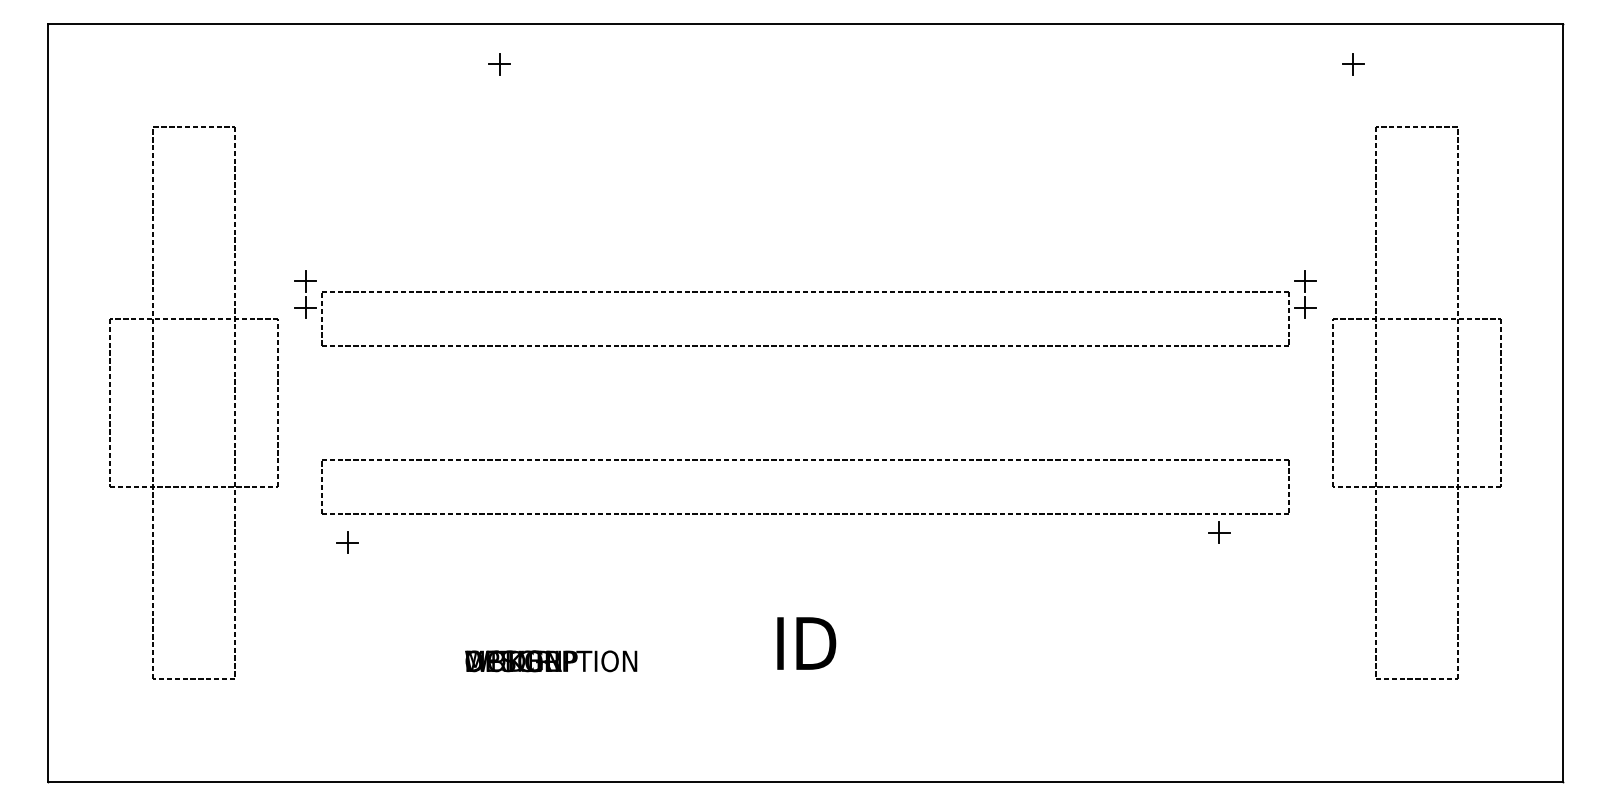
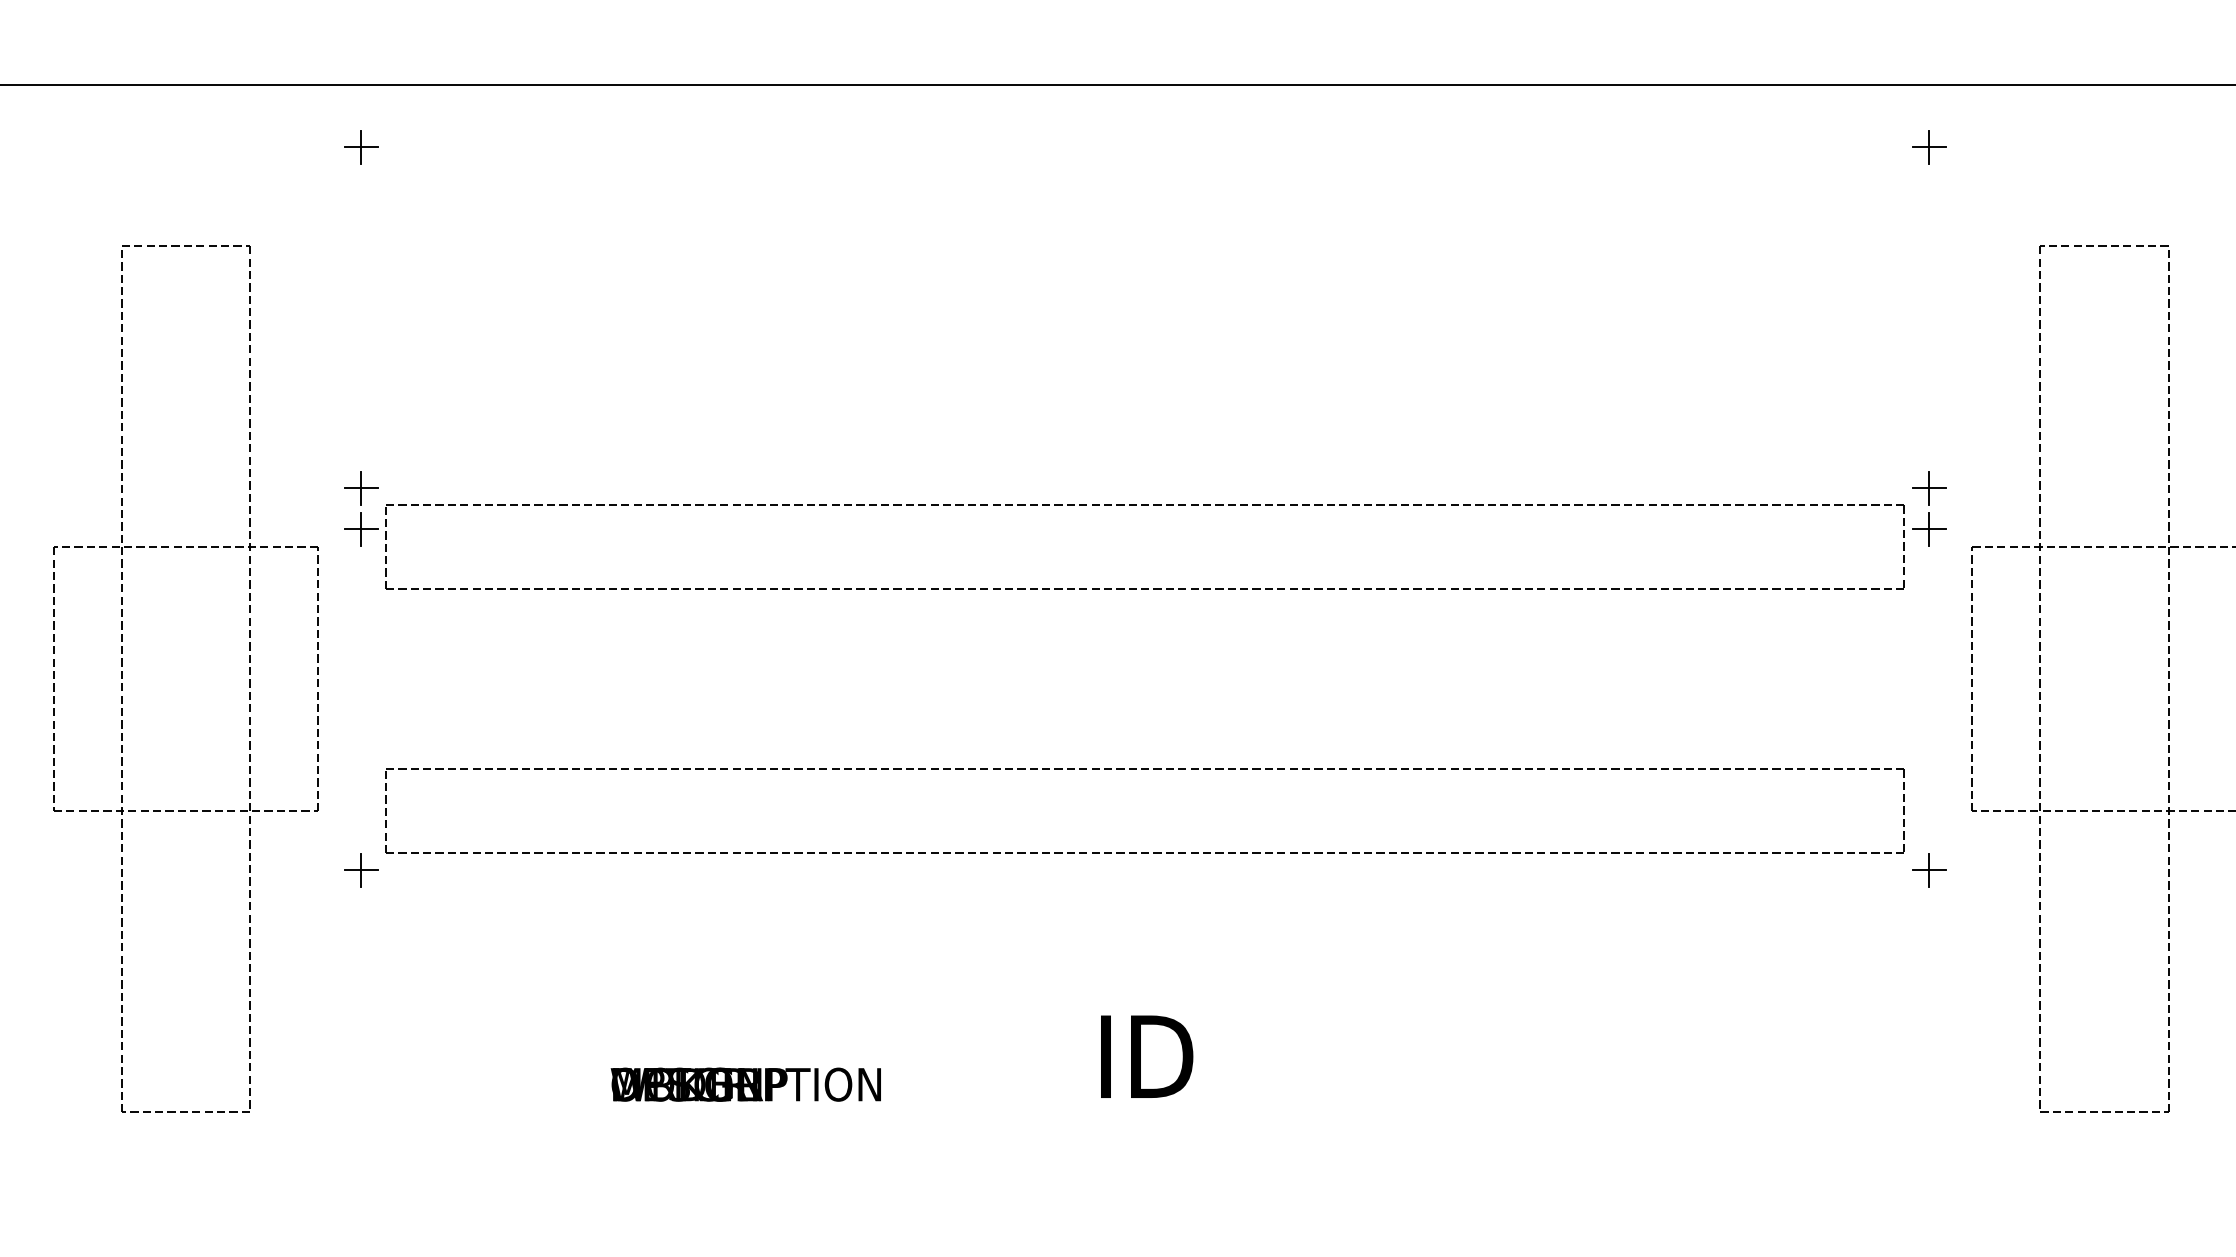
part: (499, 64) -> (360, 147), moved
part: (1353, 64) -> (1929, 147), moved
part: (1219, 532) -> (1929, 869), moved
part: (347, 542) -> (360, 869), moved

